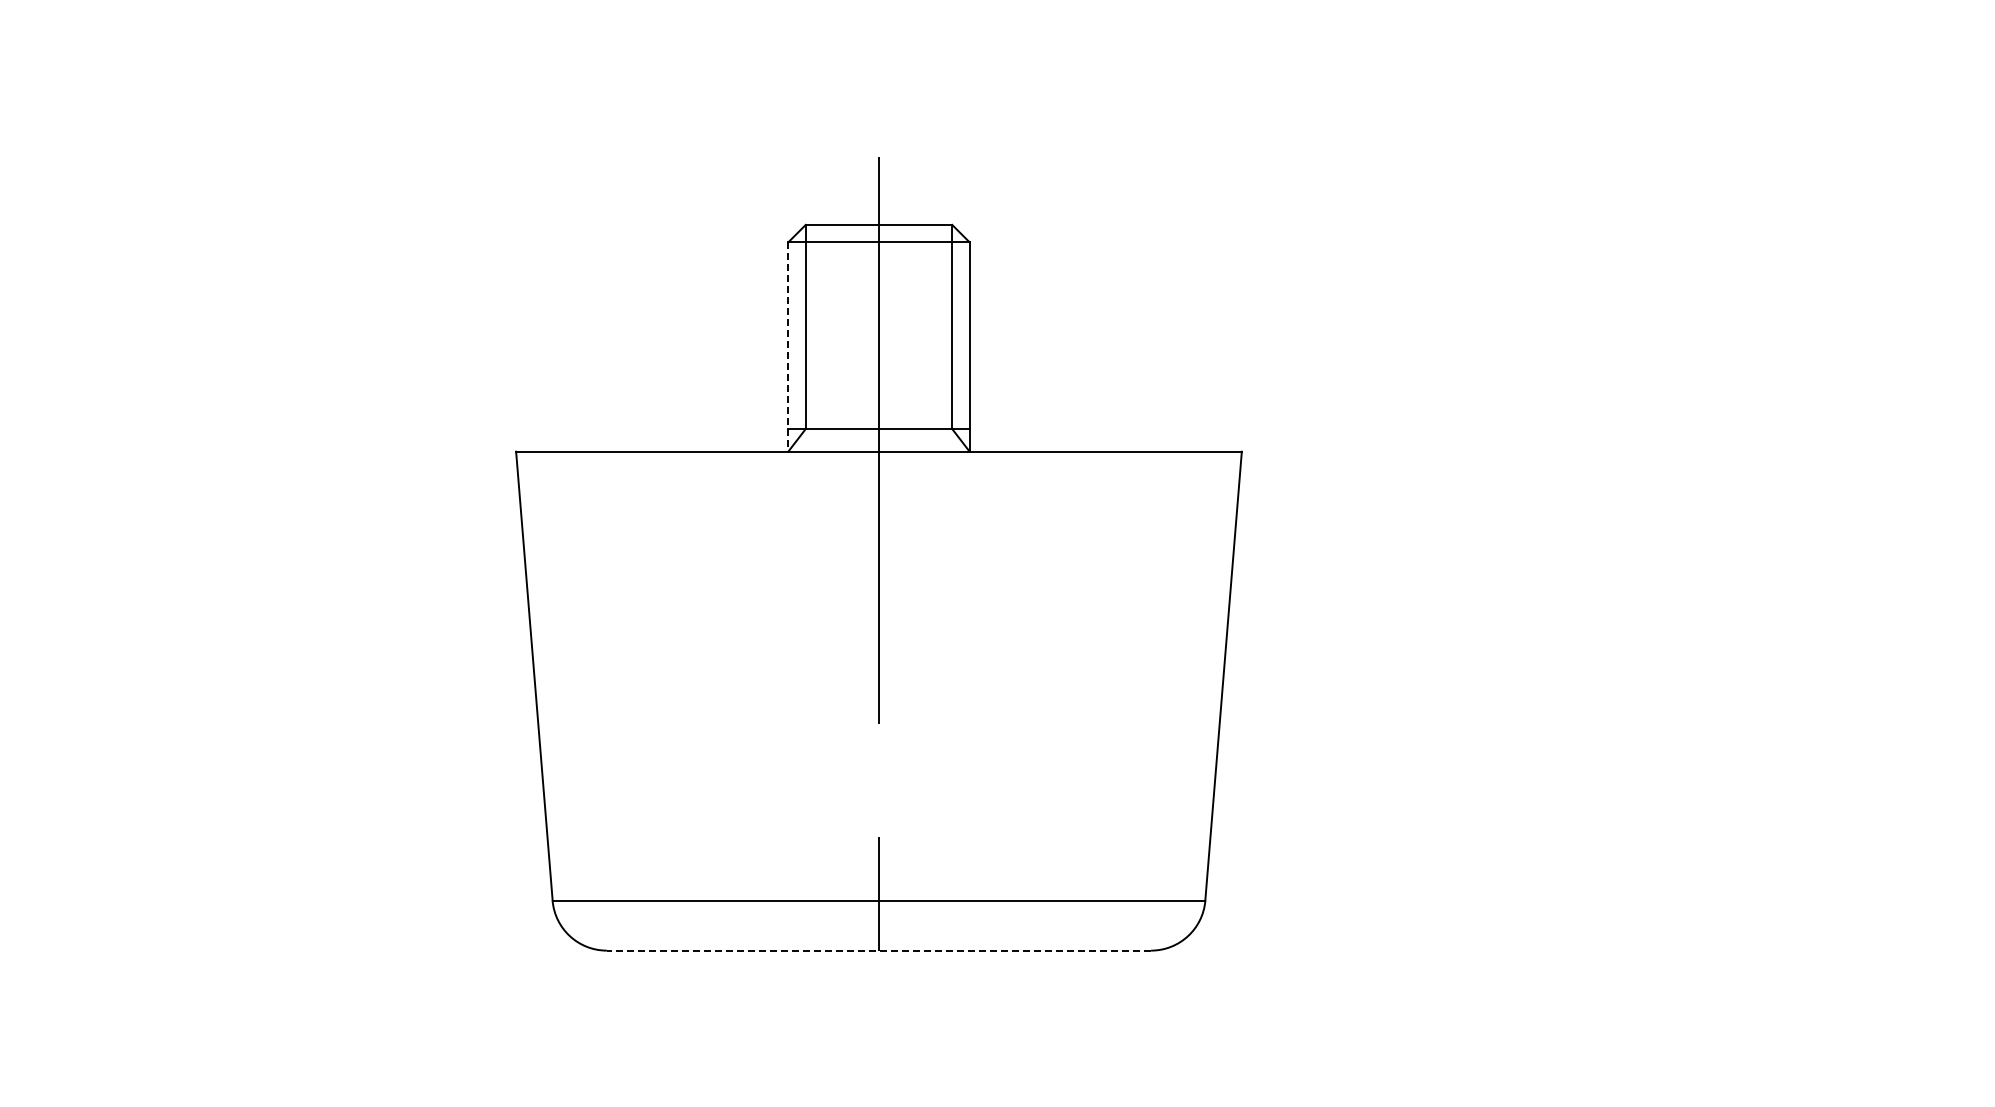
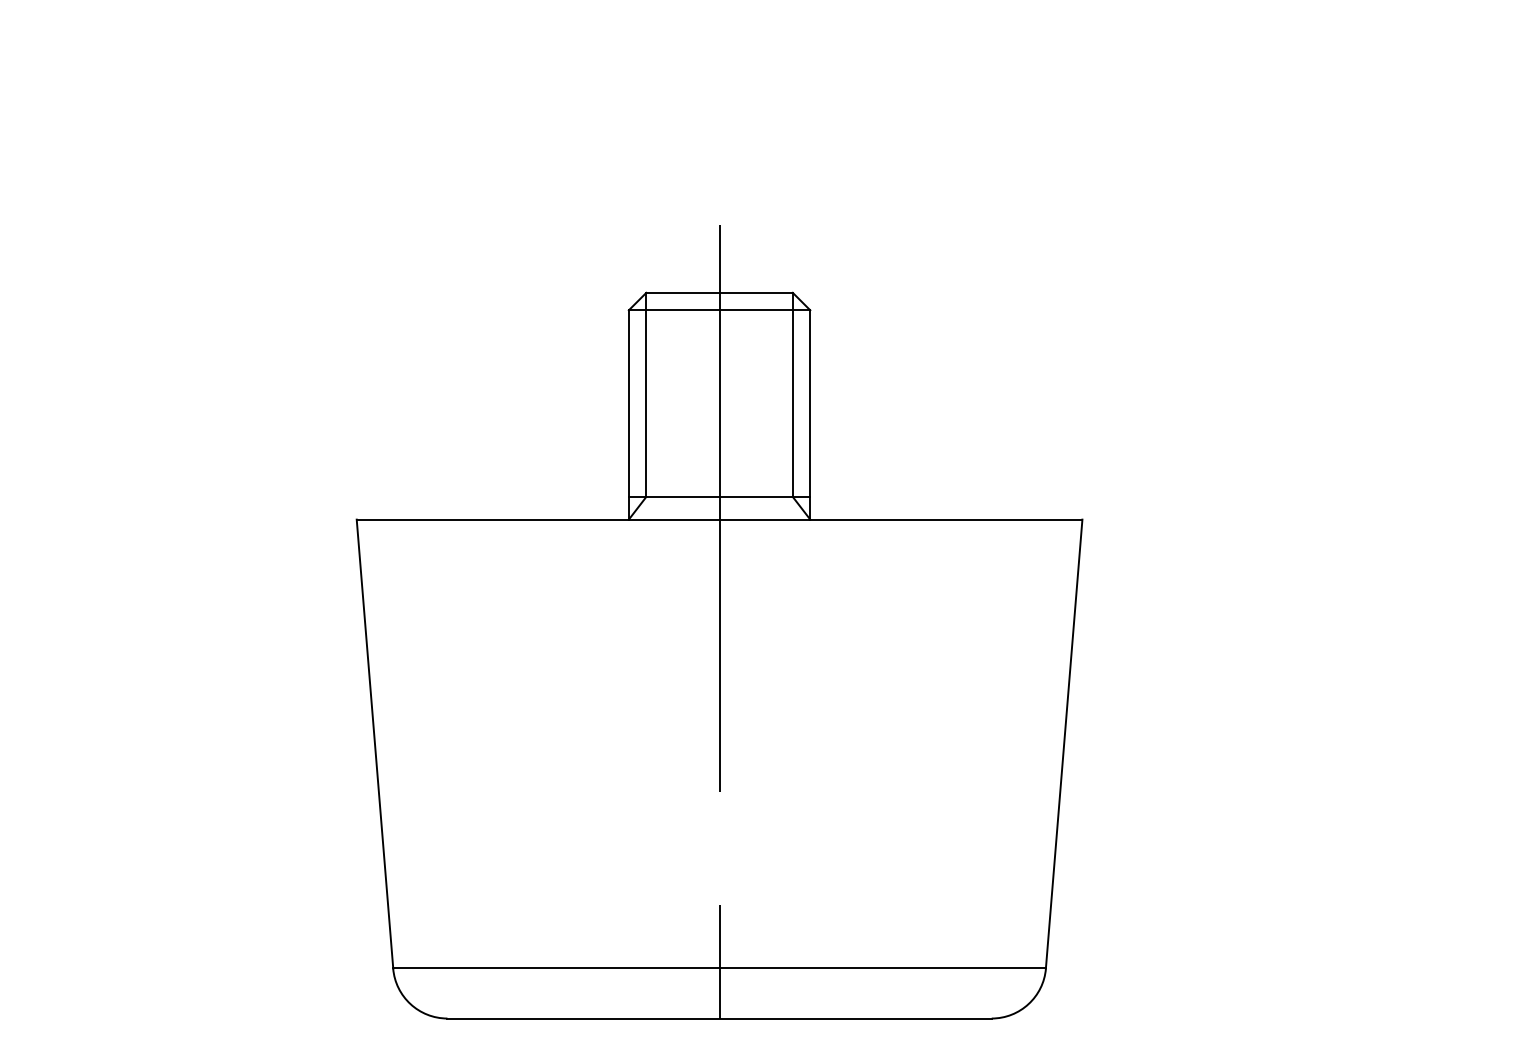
line: (788, 347) -> (629, 415), dashed -> solid
line: (878, 950) -> (719, 1018), dashed -> solid

